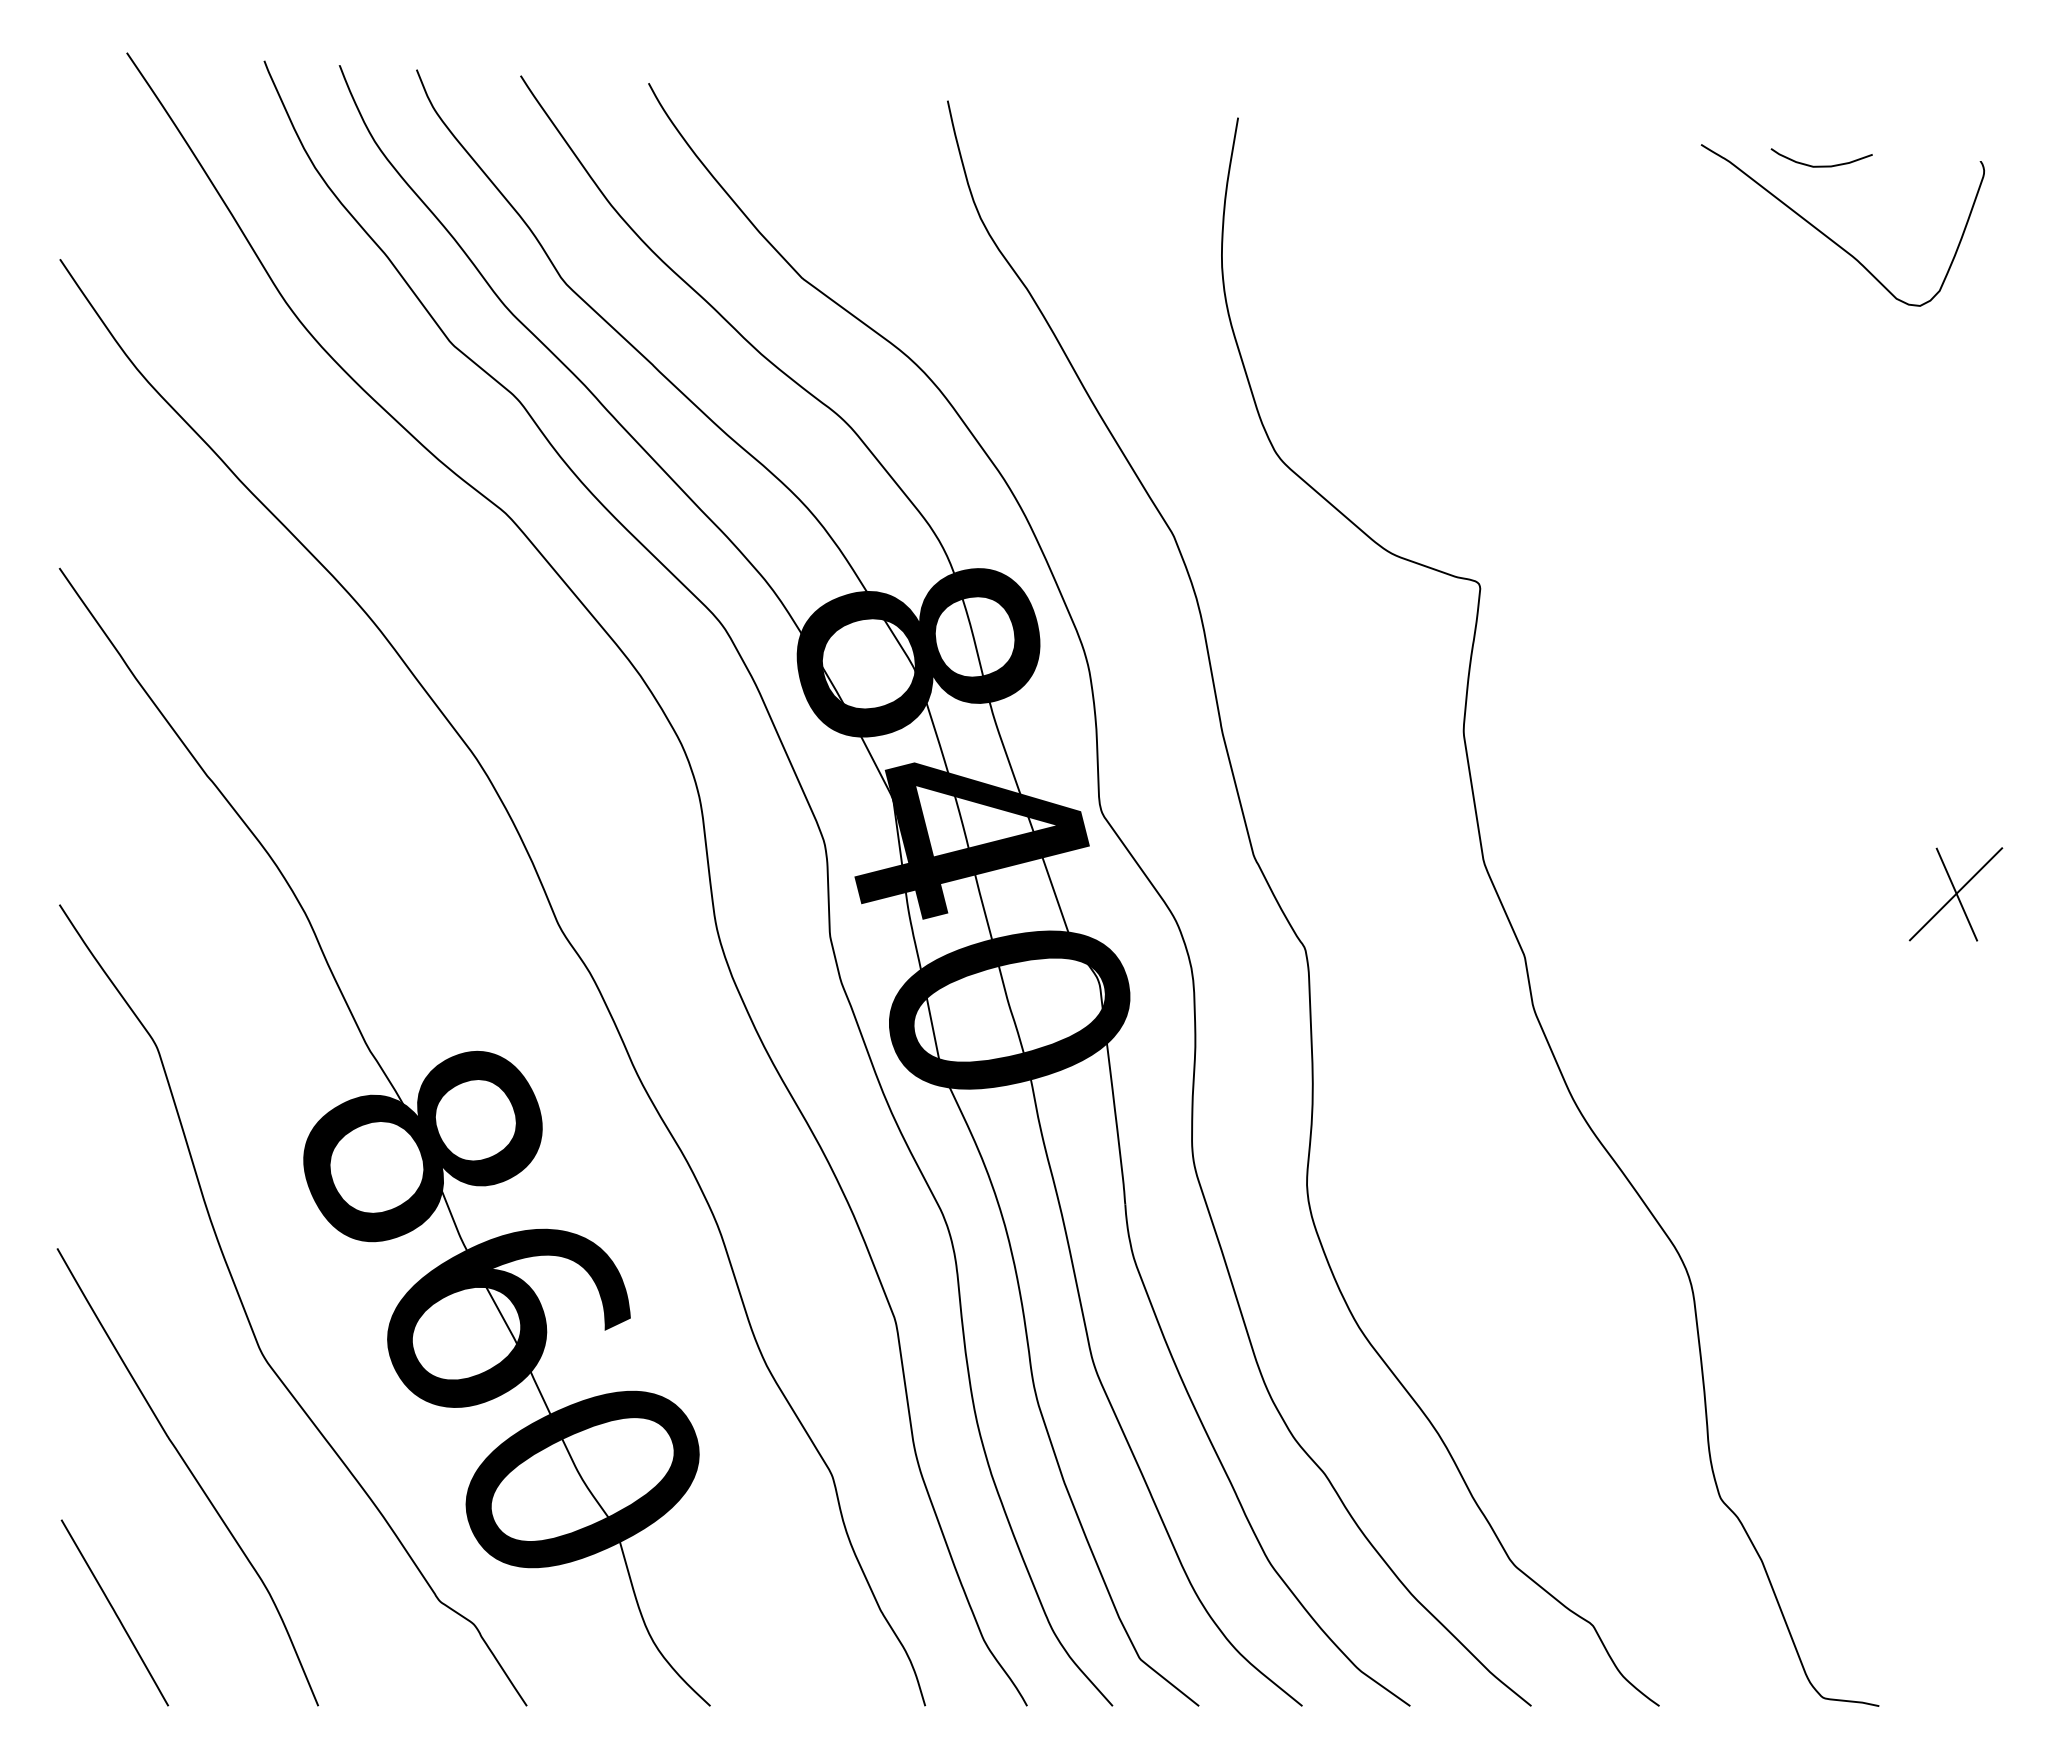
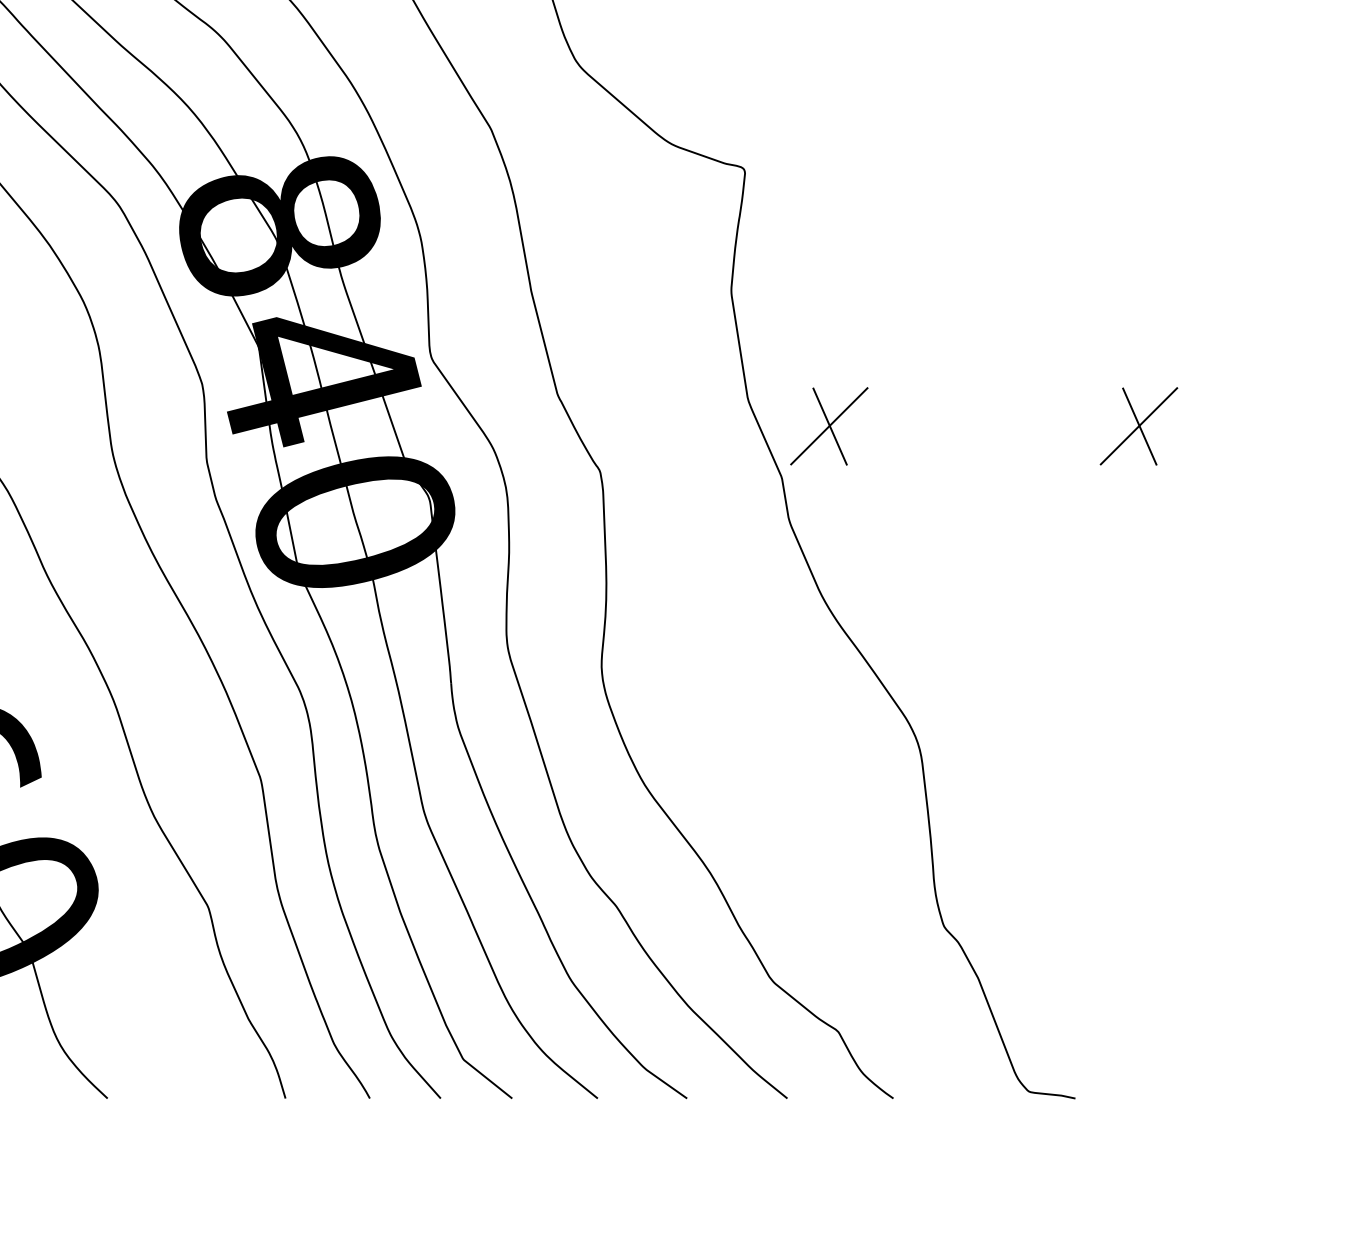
part: (1581, 894) -> (828, 426), added

